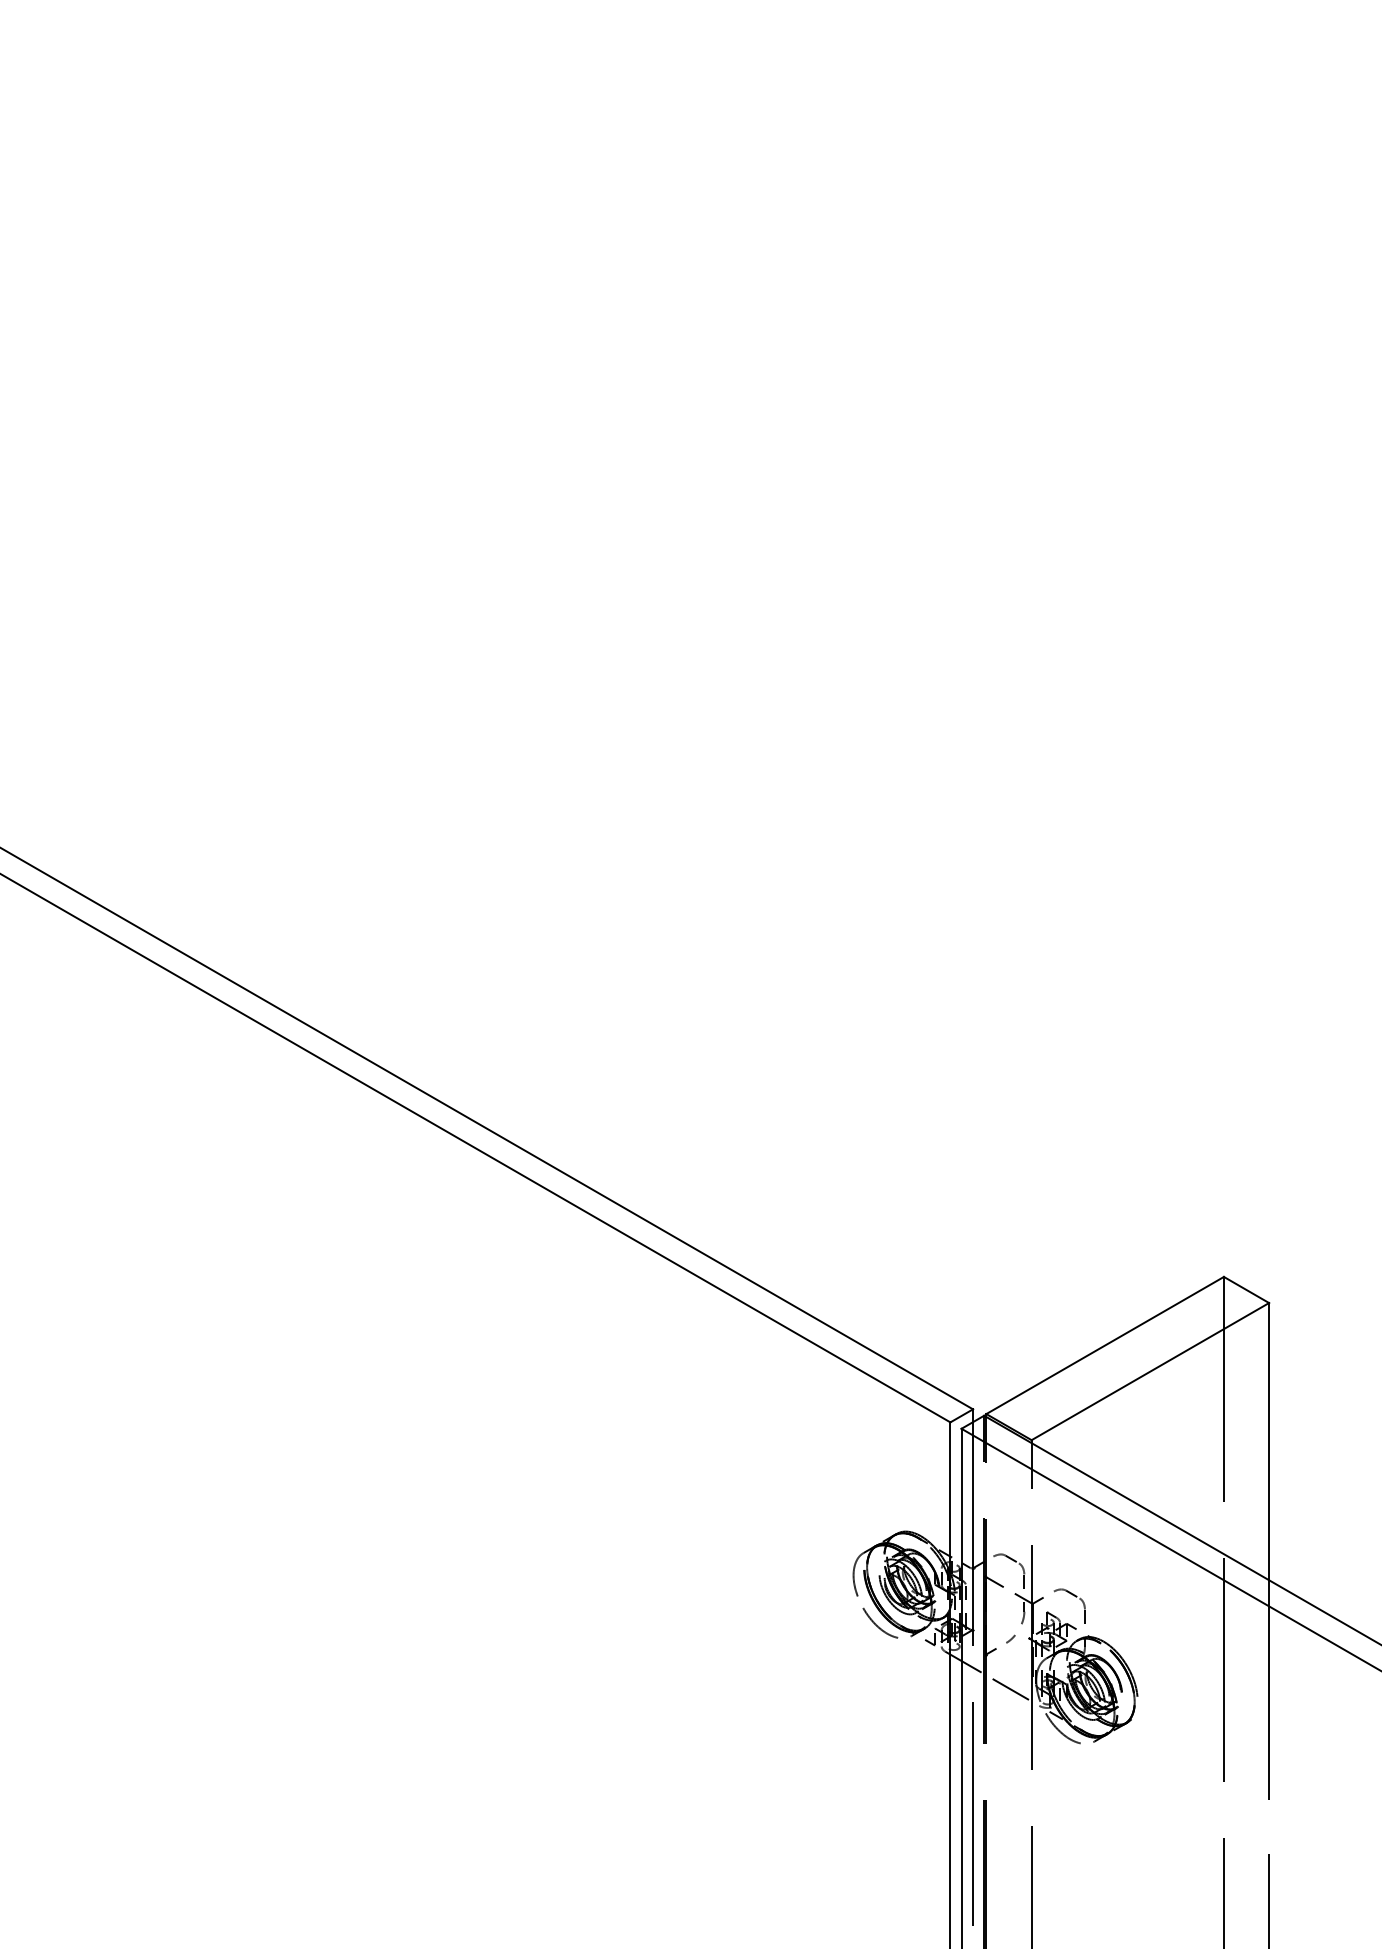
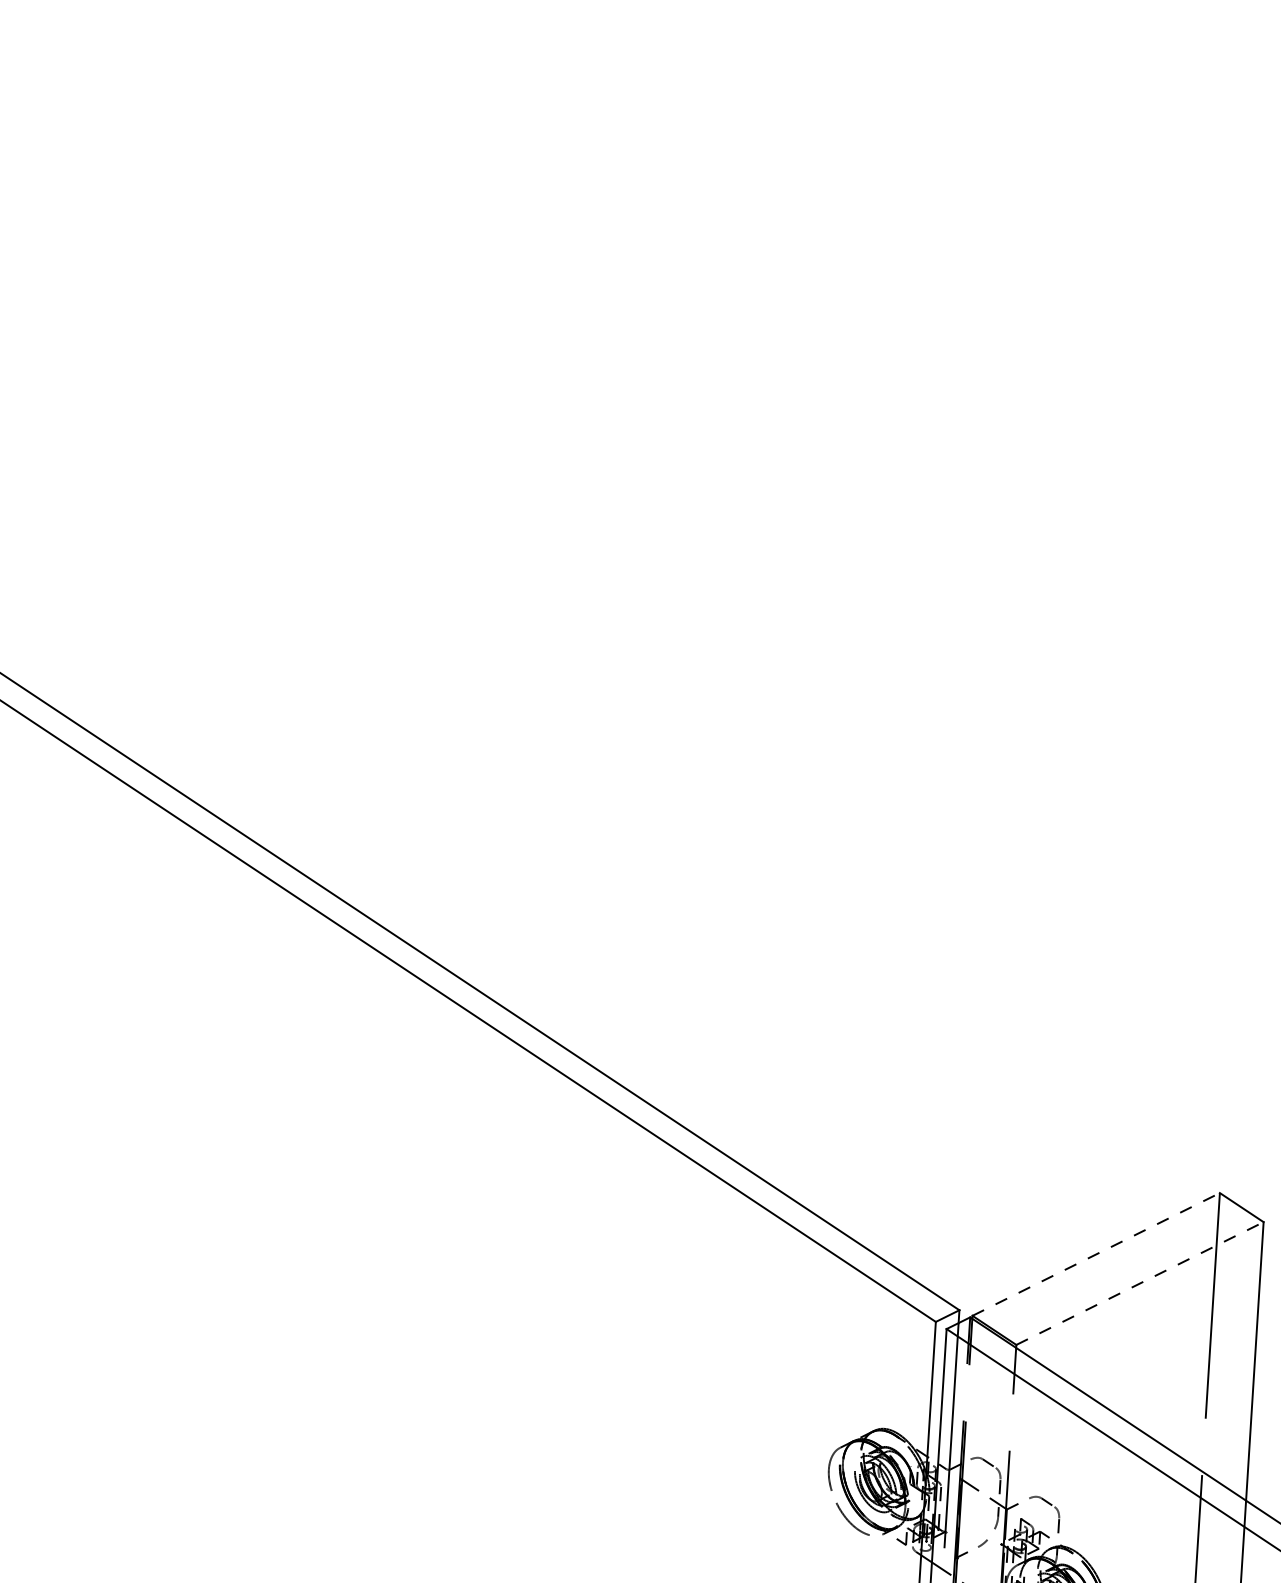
line: (1105, 1345) -> (1096, 1254), solid -> dashed
line: (1150, 1371) -> (1140, 1283), solid -> dashed

